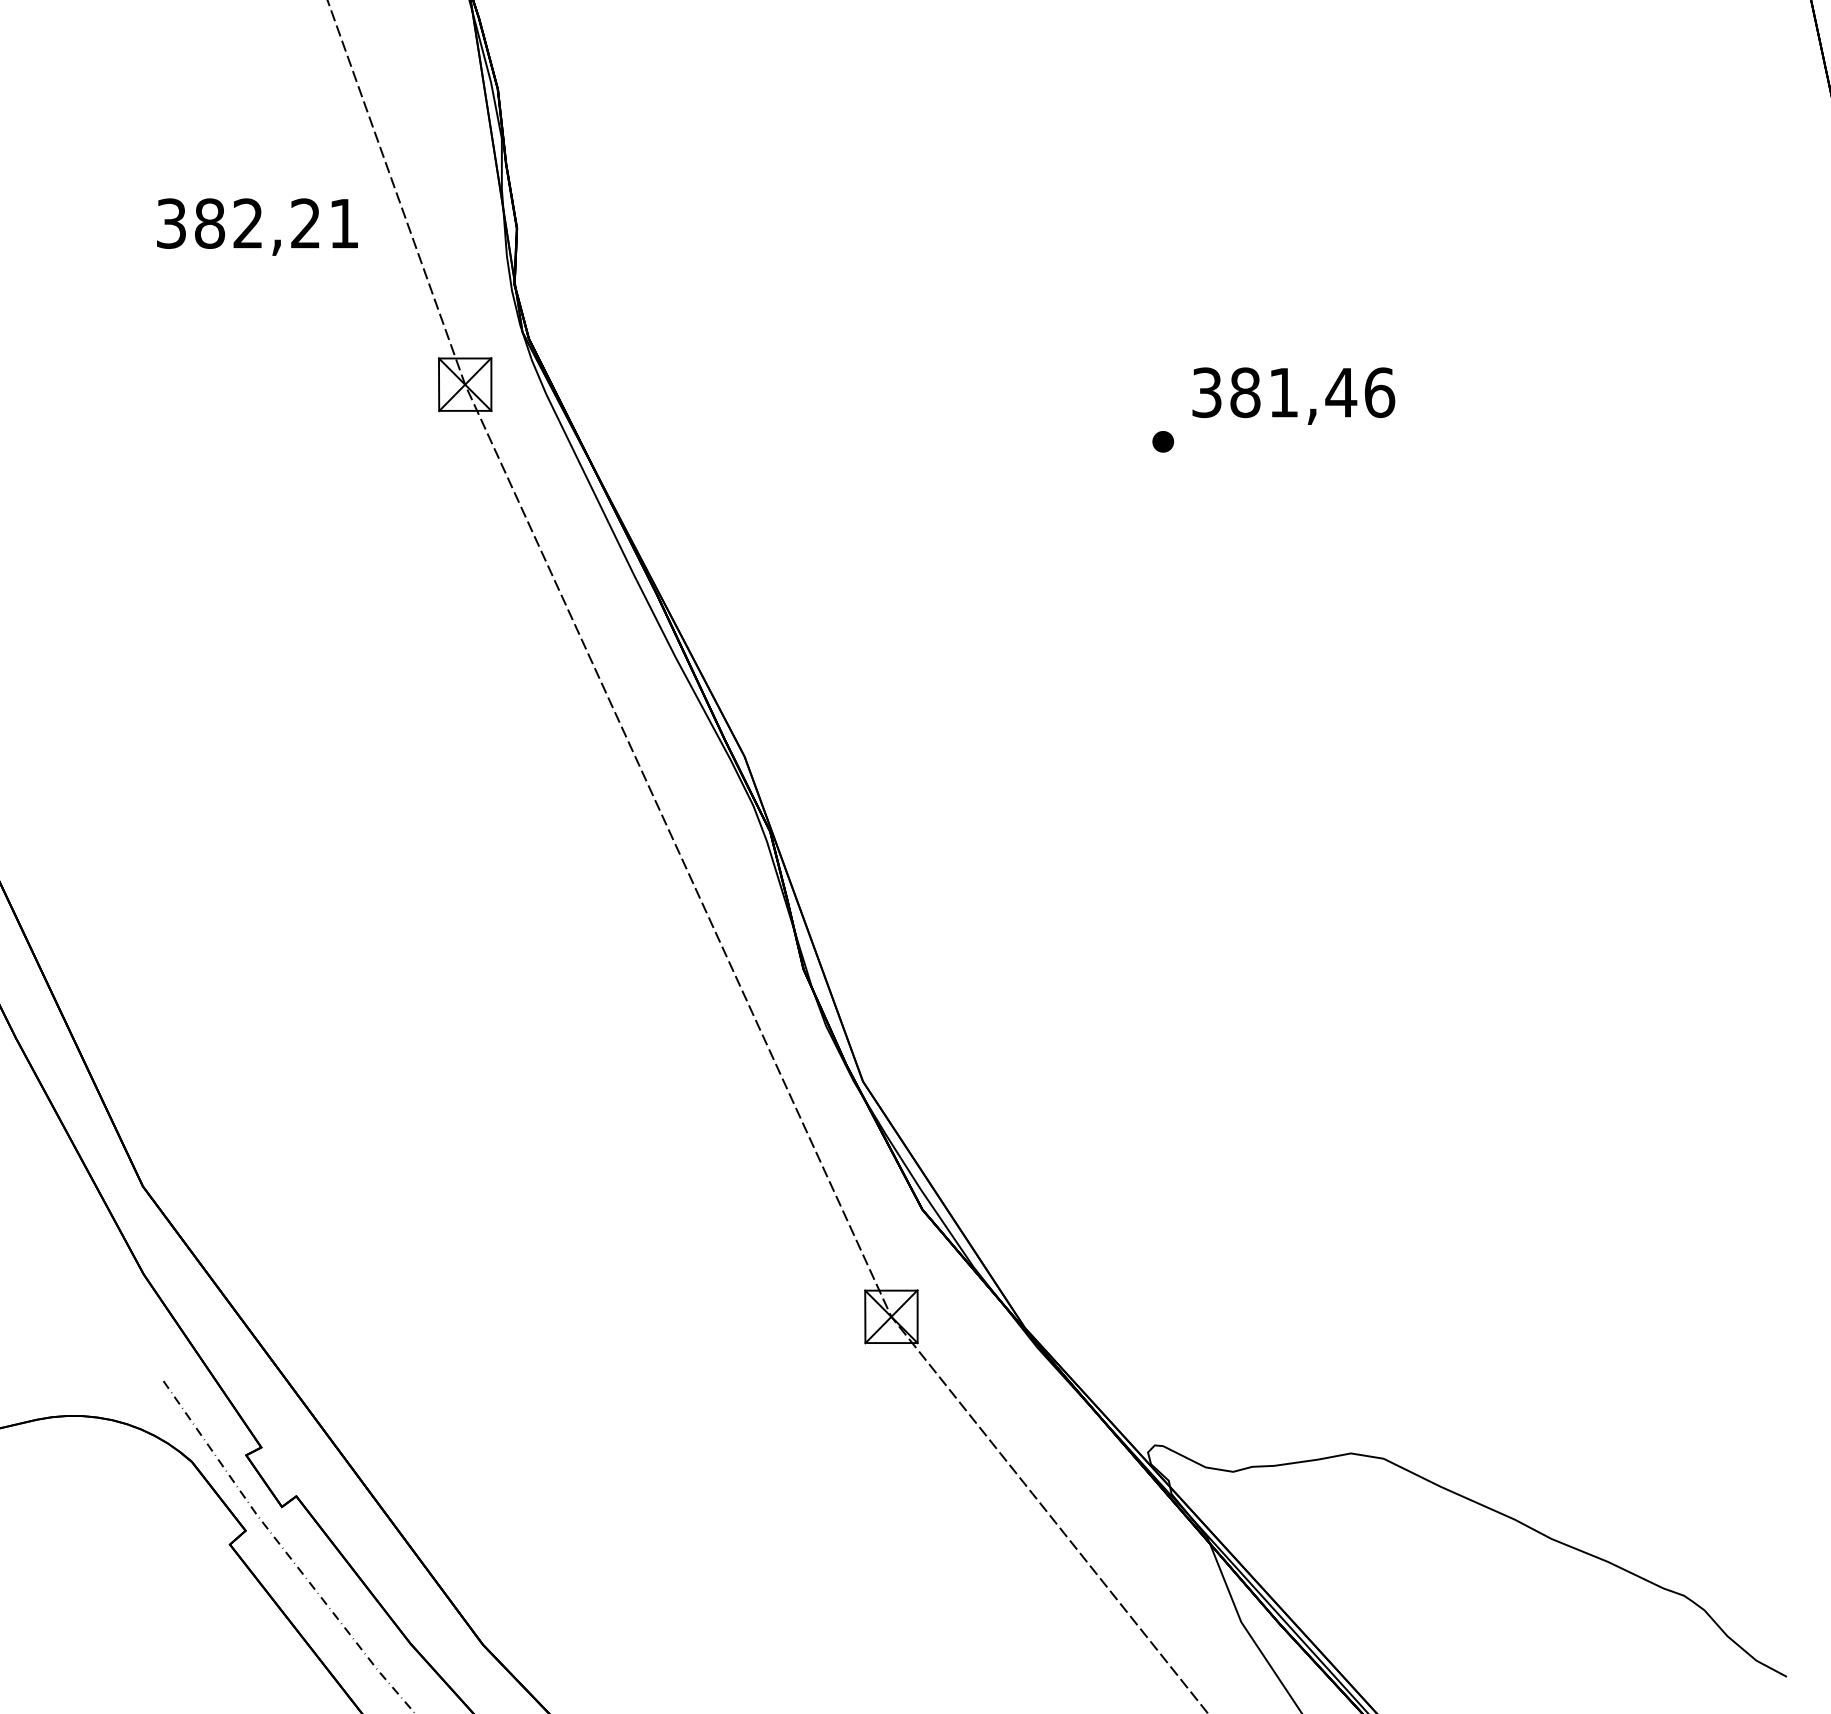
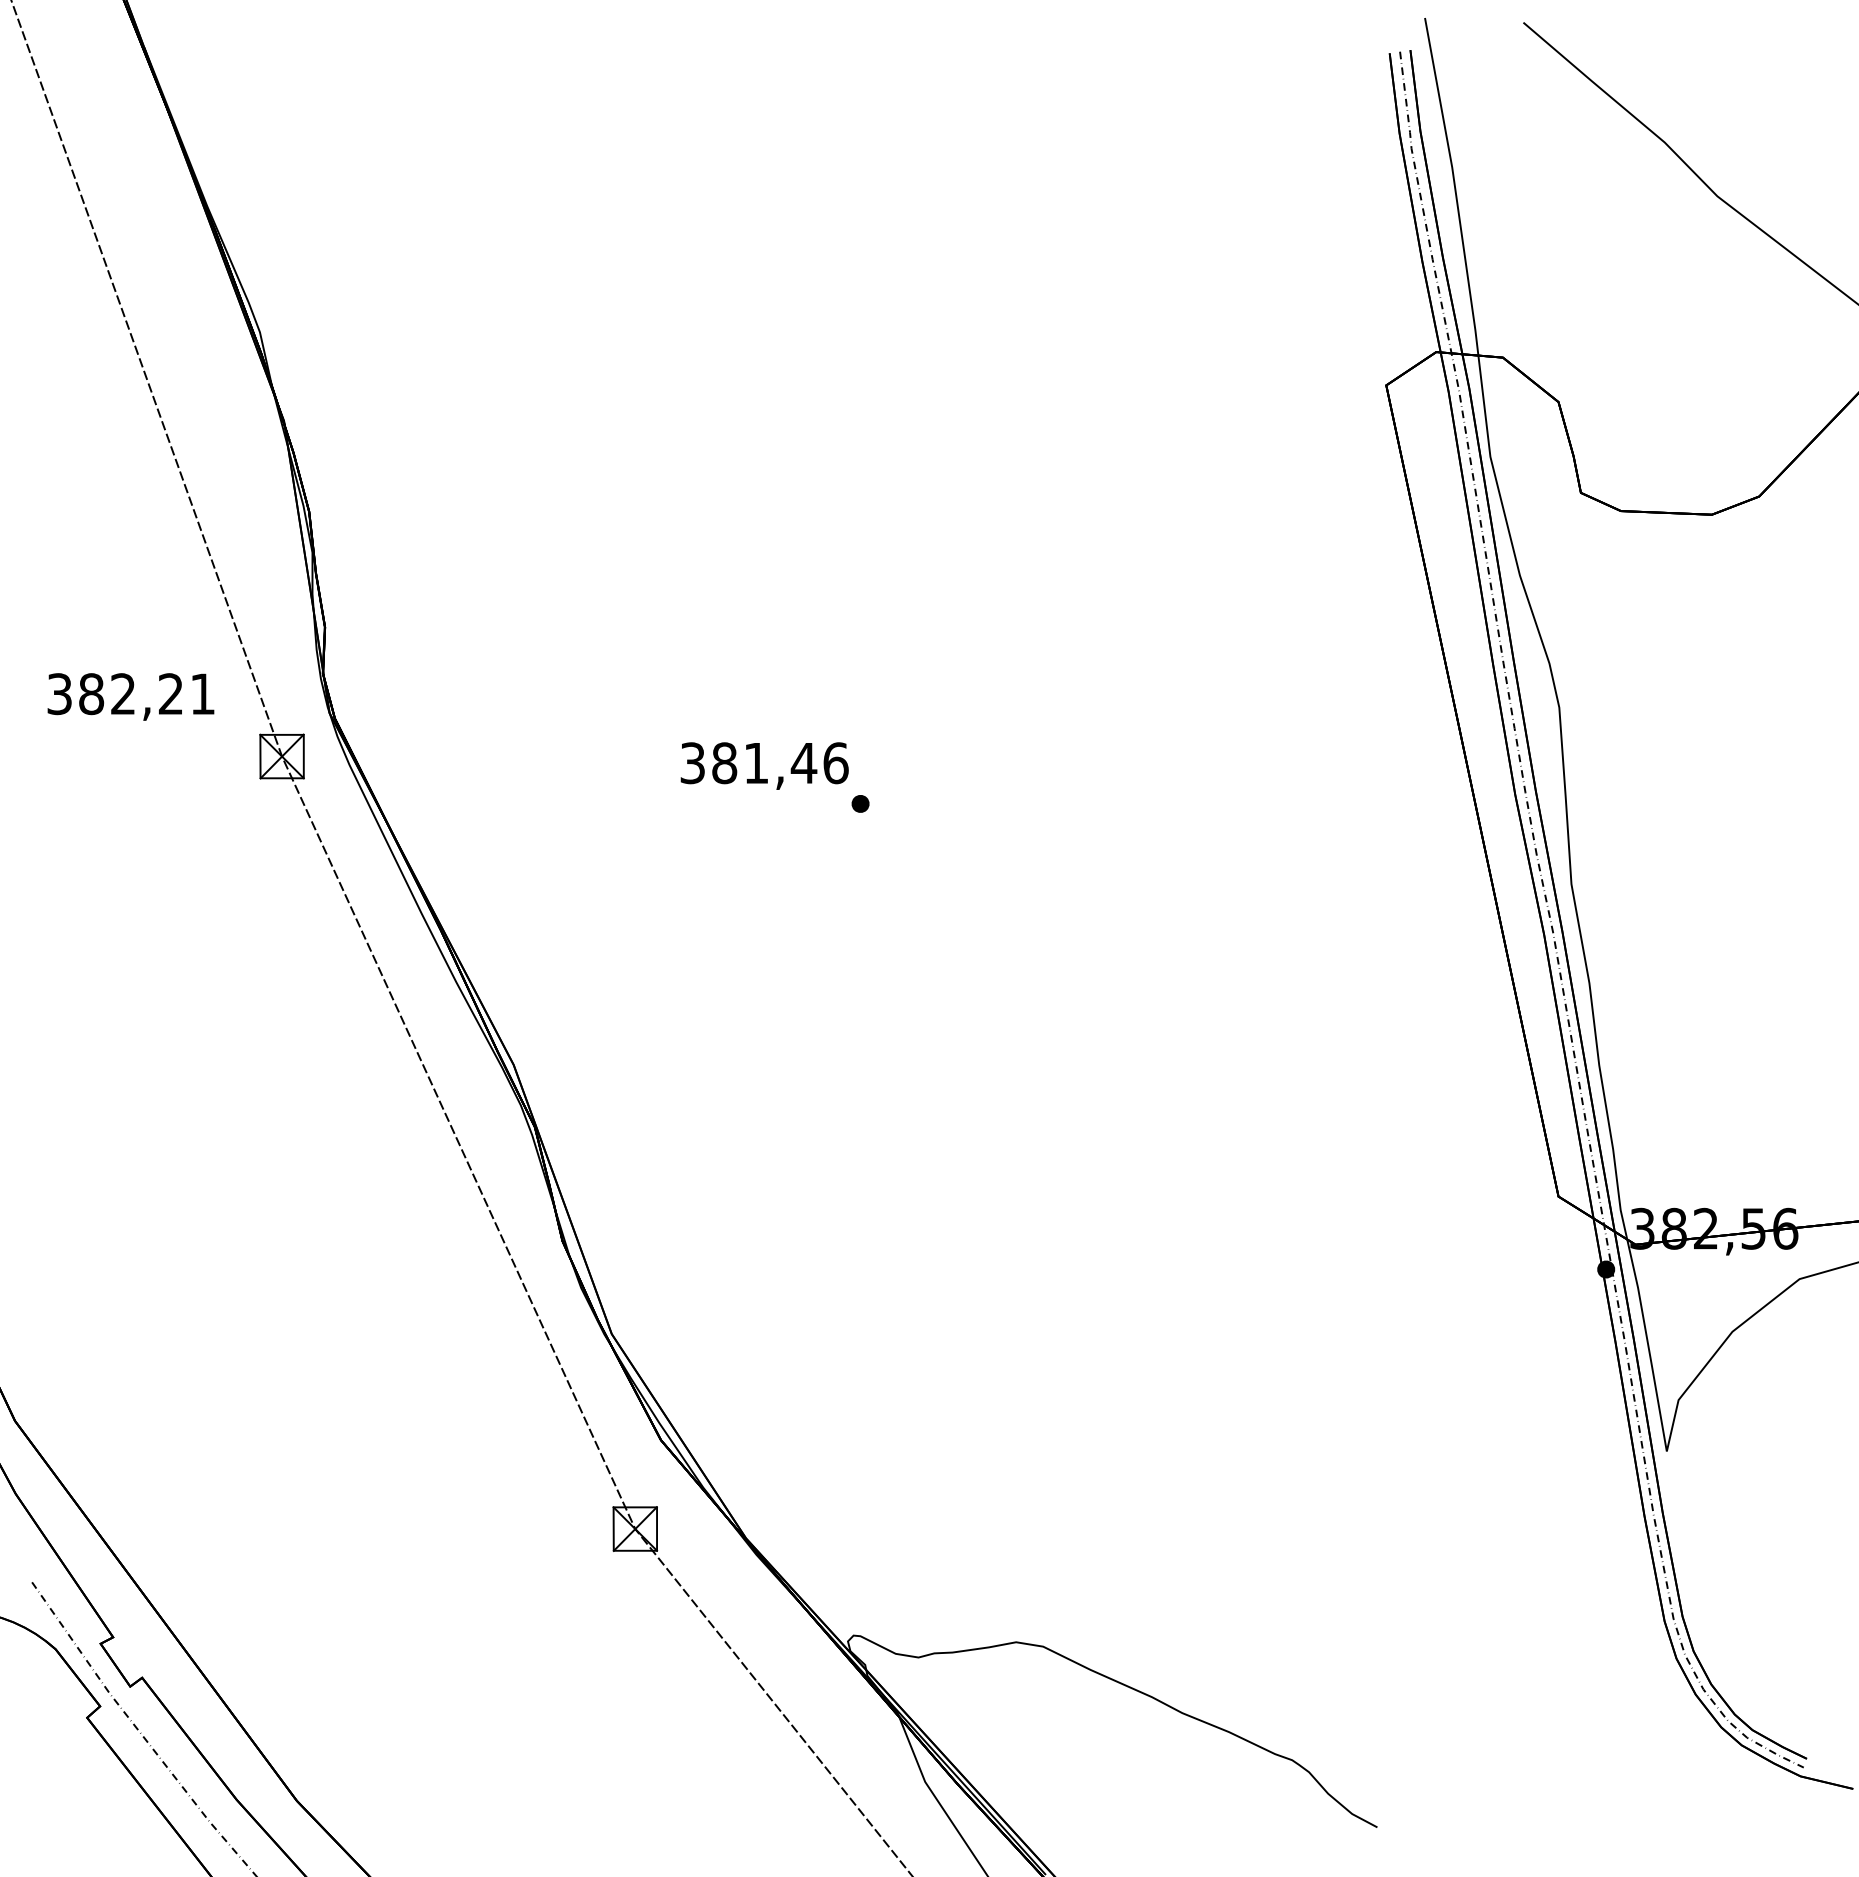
text: (256, 226) -> (130, 696), moved
text: (1293, 395) -> (764, 765), moved

